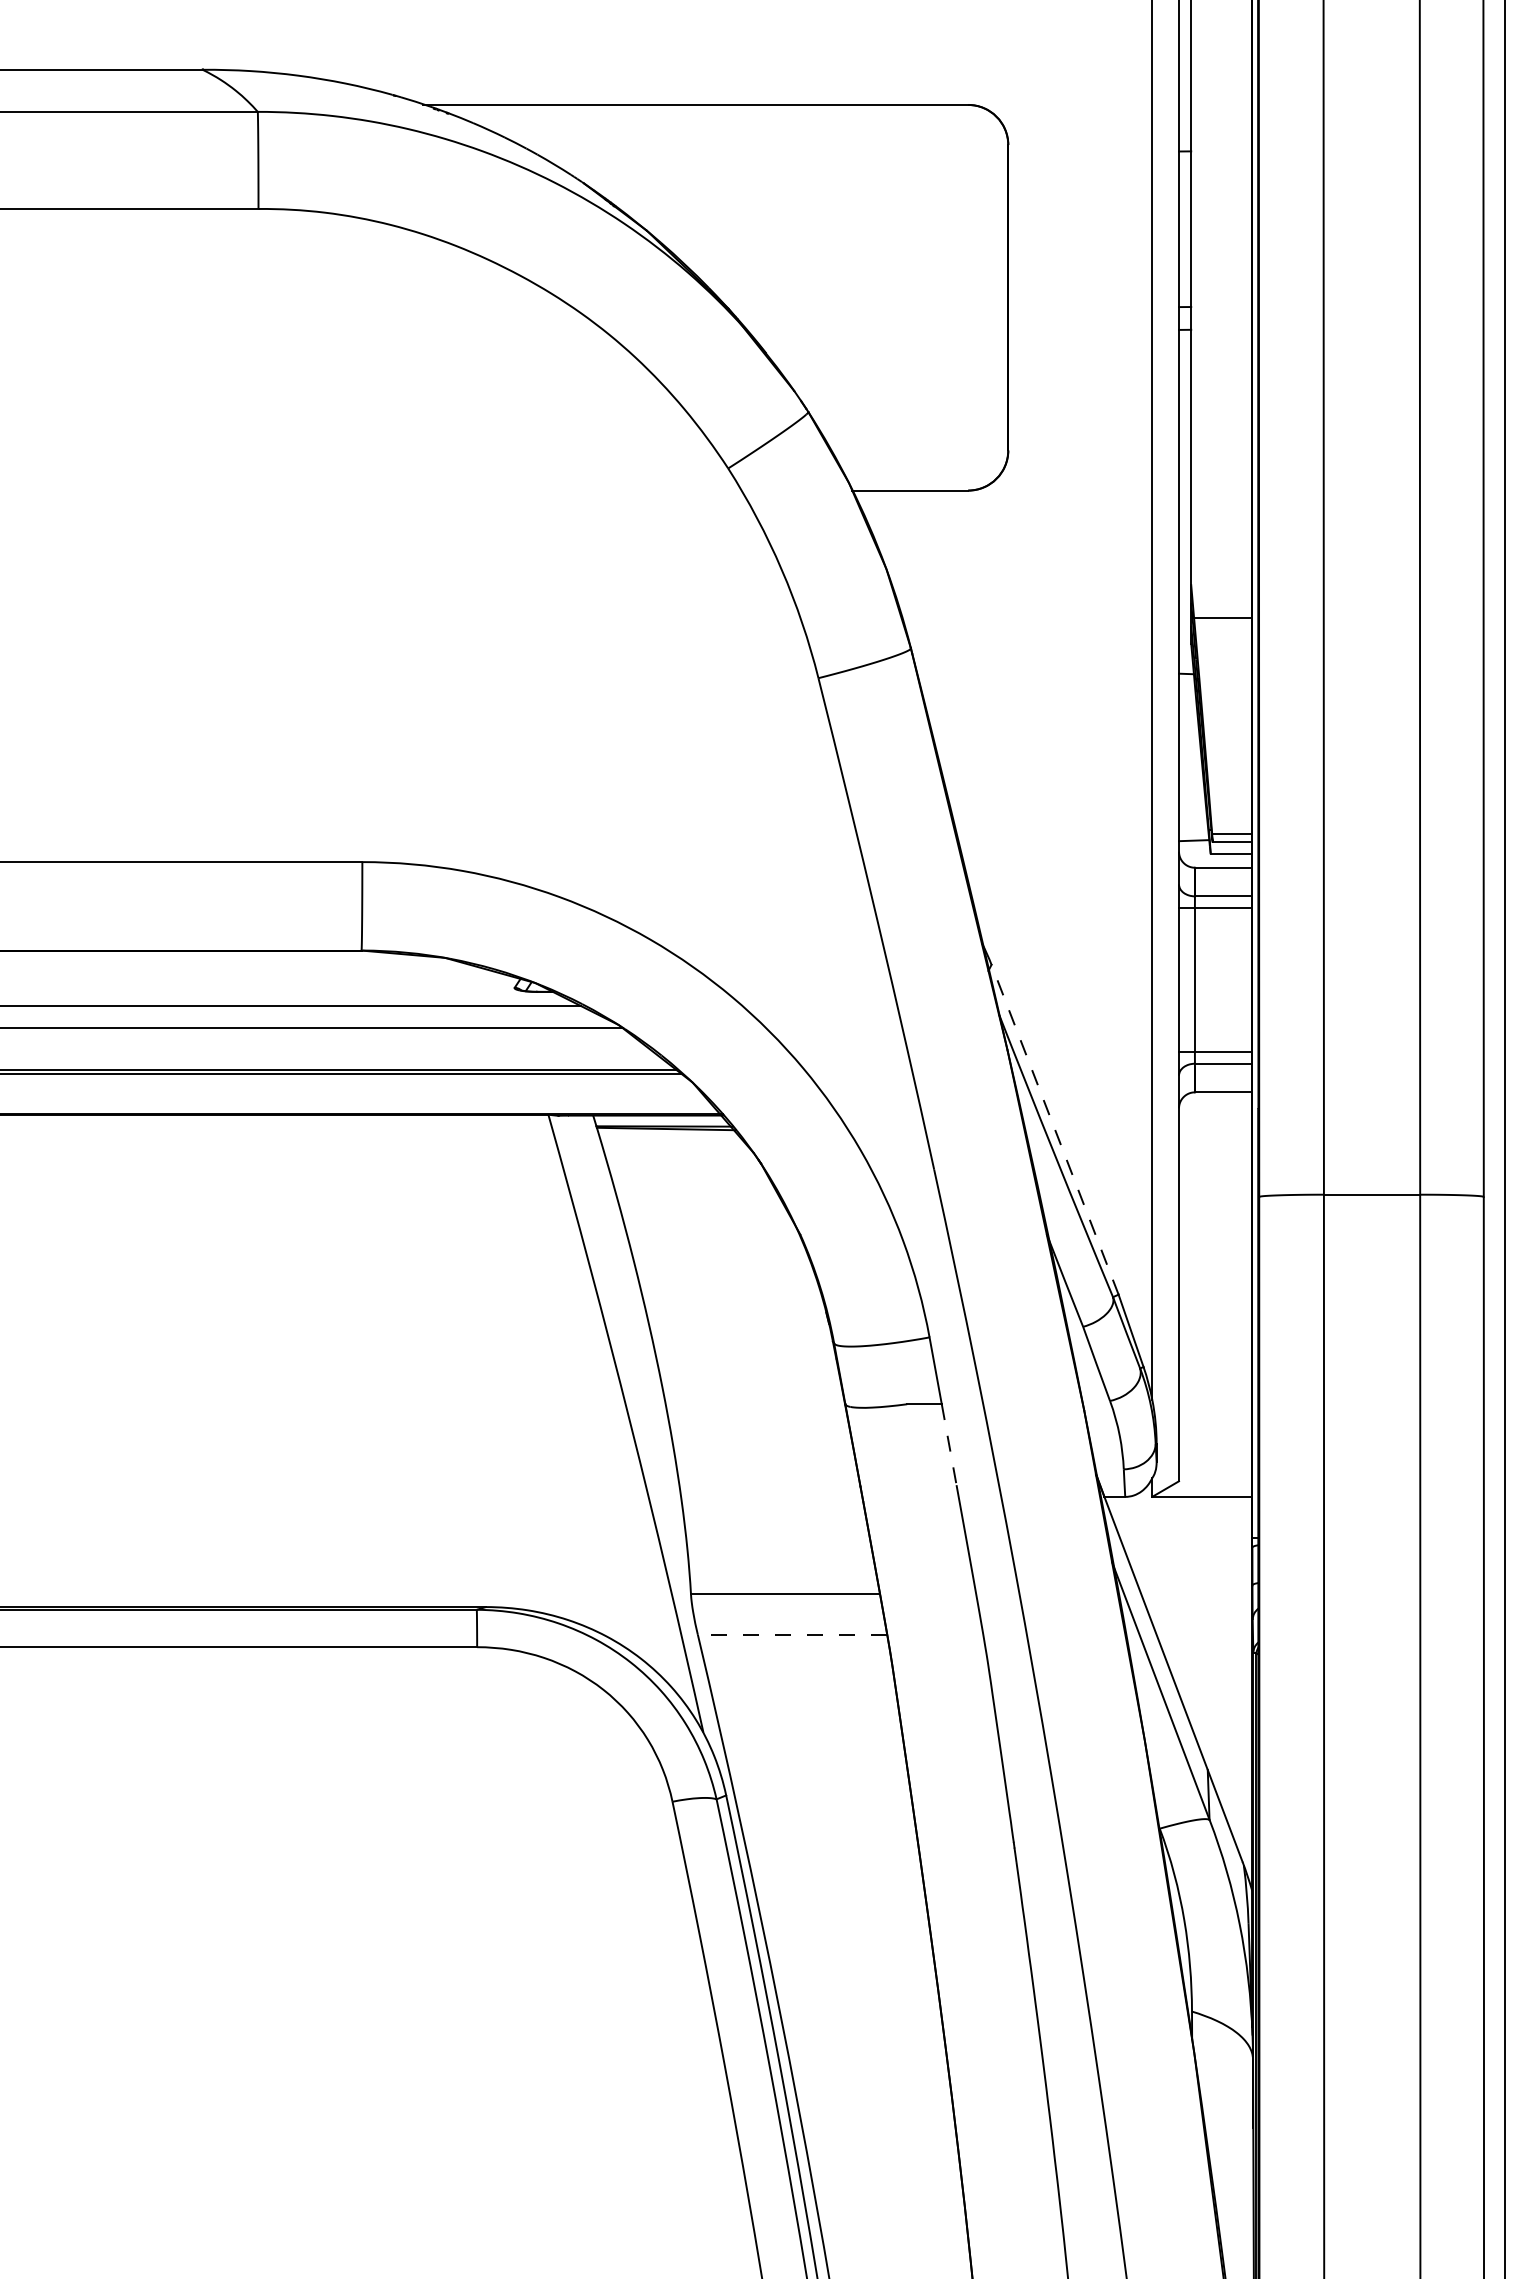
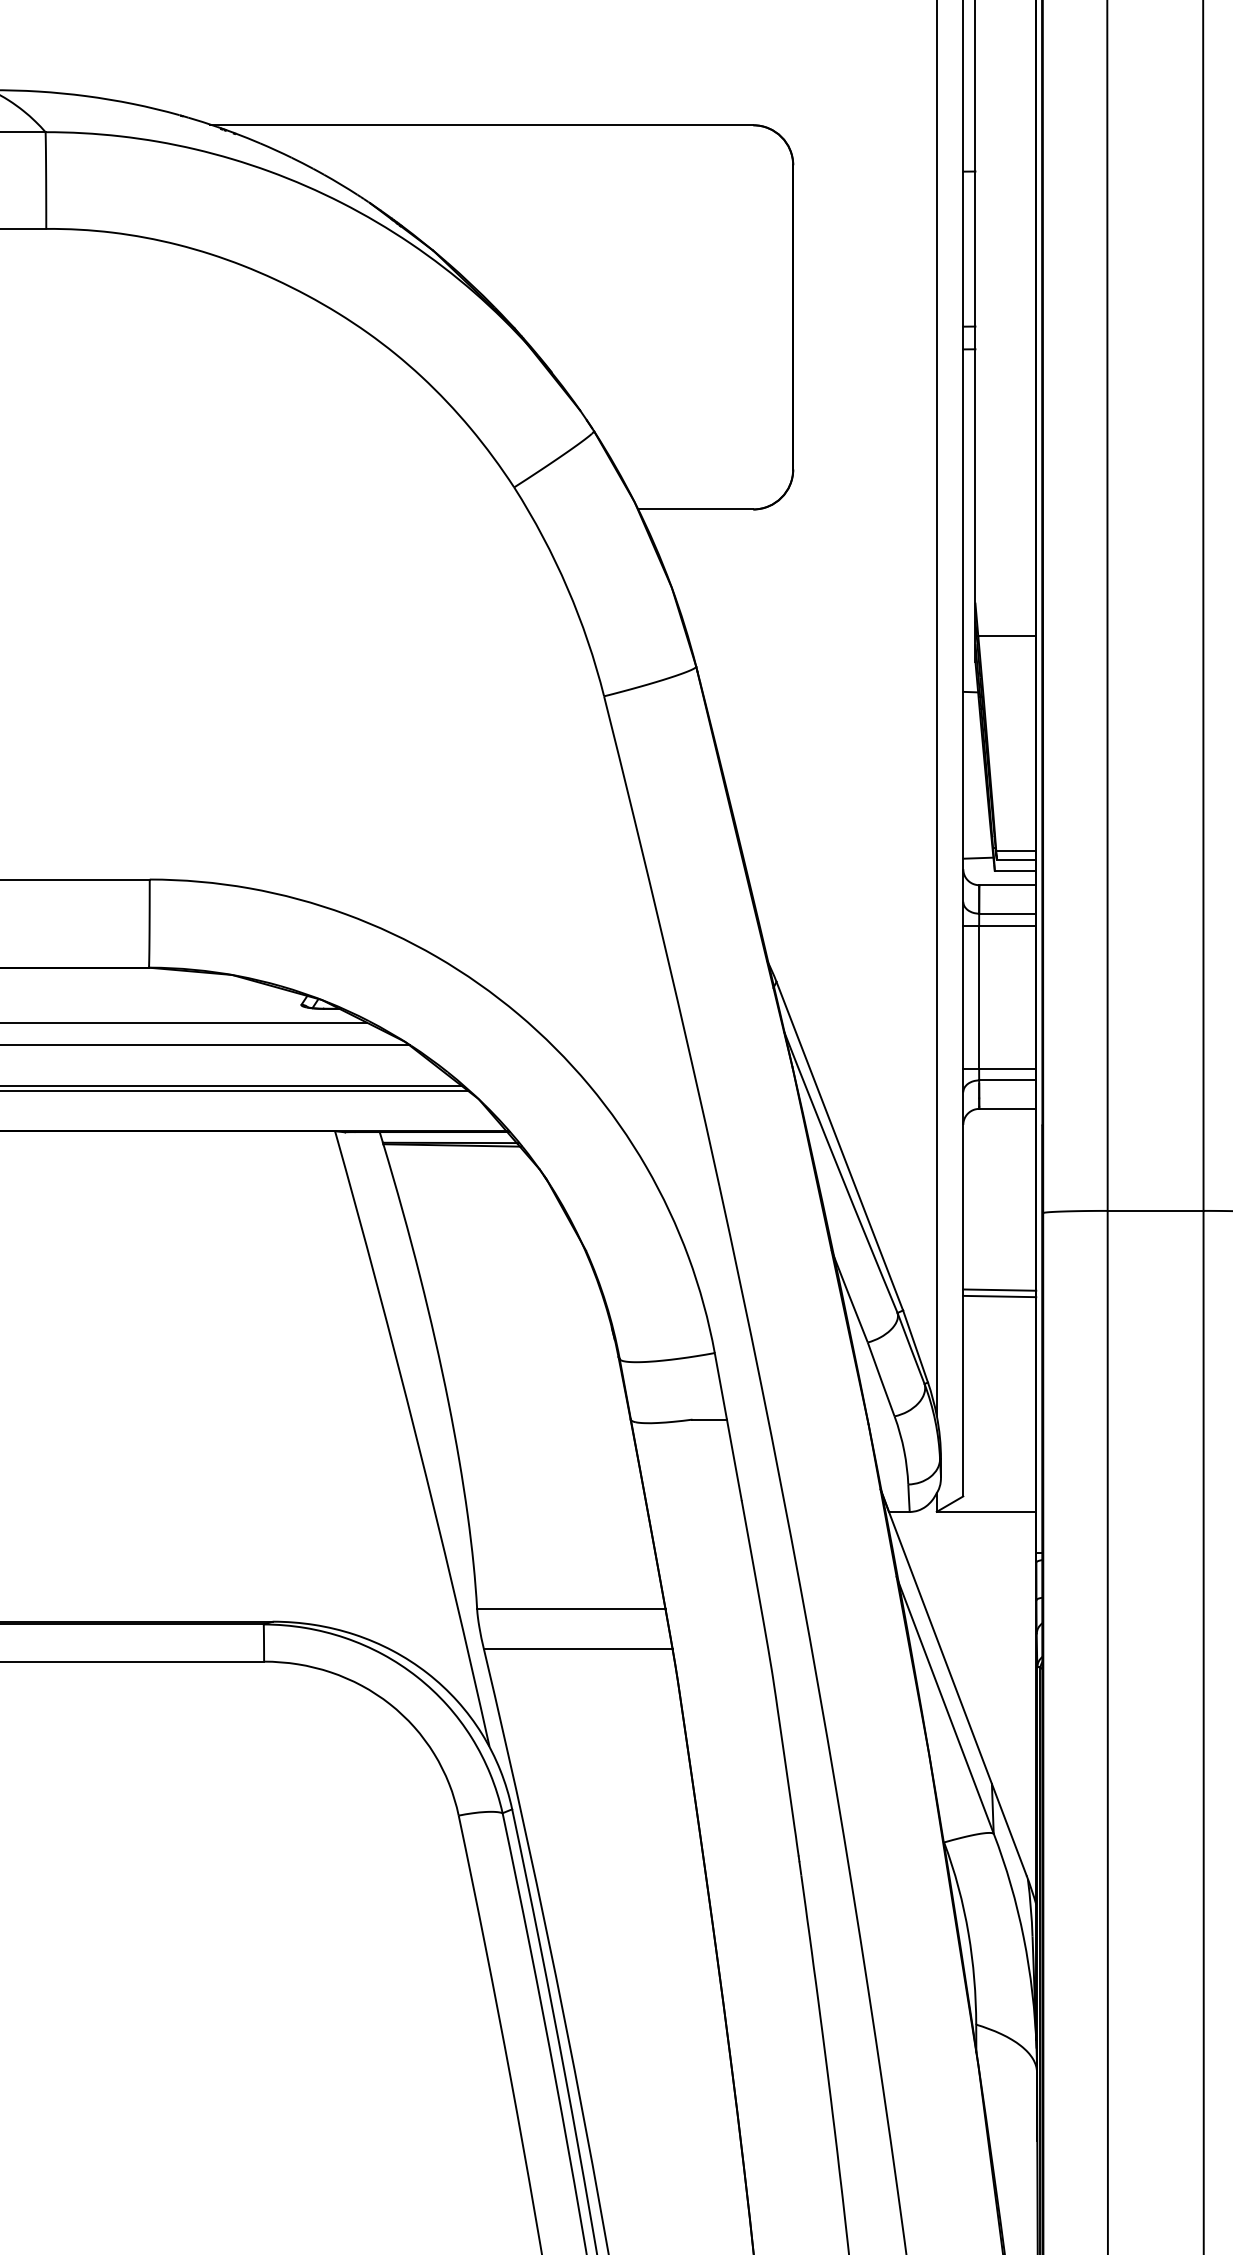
line: (1055, 1129) -> (840, 1145), dashed -> solid
line: (1215, 1273) -> (999, 1289), added
line: (1215, 1280) -> (999, 1296), added
line: (949, 1445) -> (734, 1460), dashed -> solid
line: (792, 1634) -> (578, 1649), dashed -> solid

